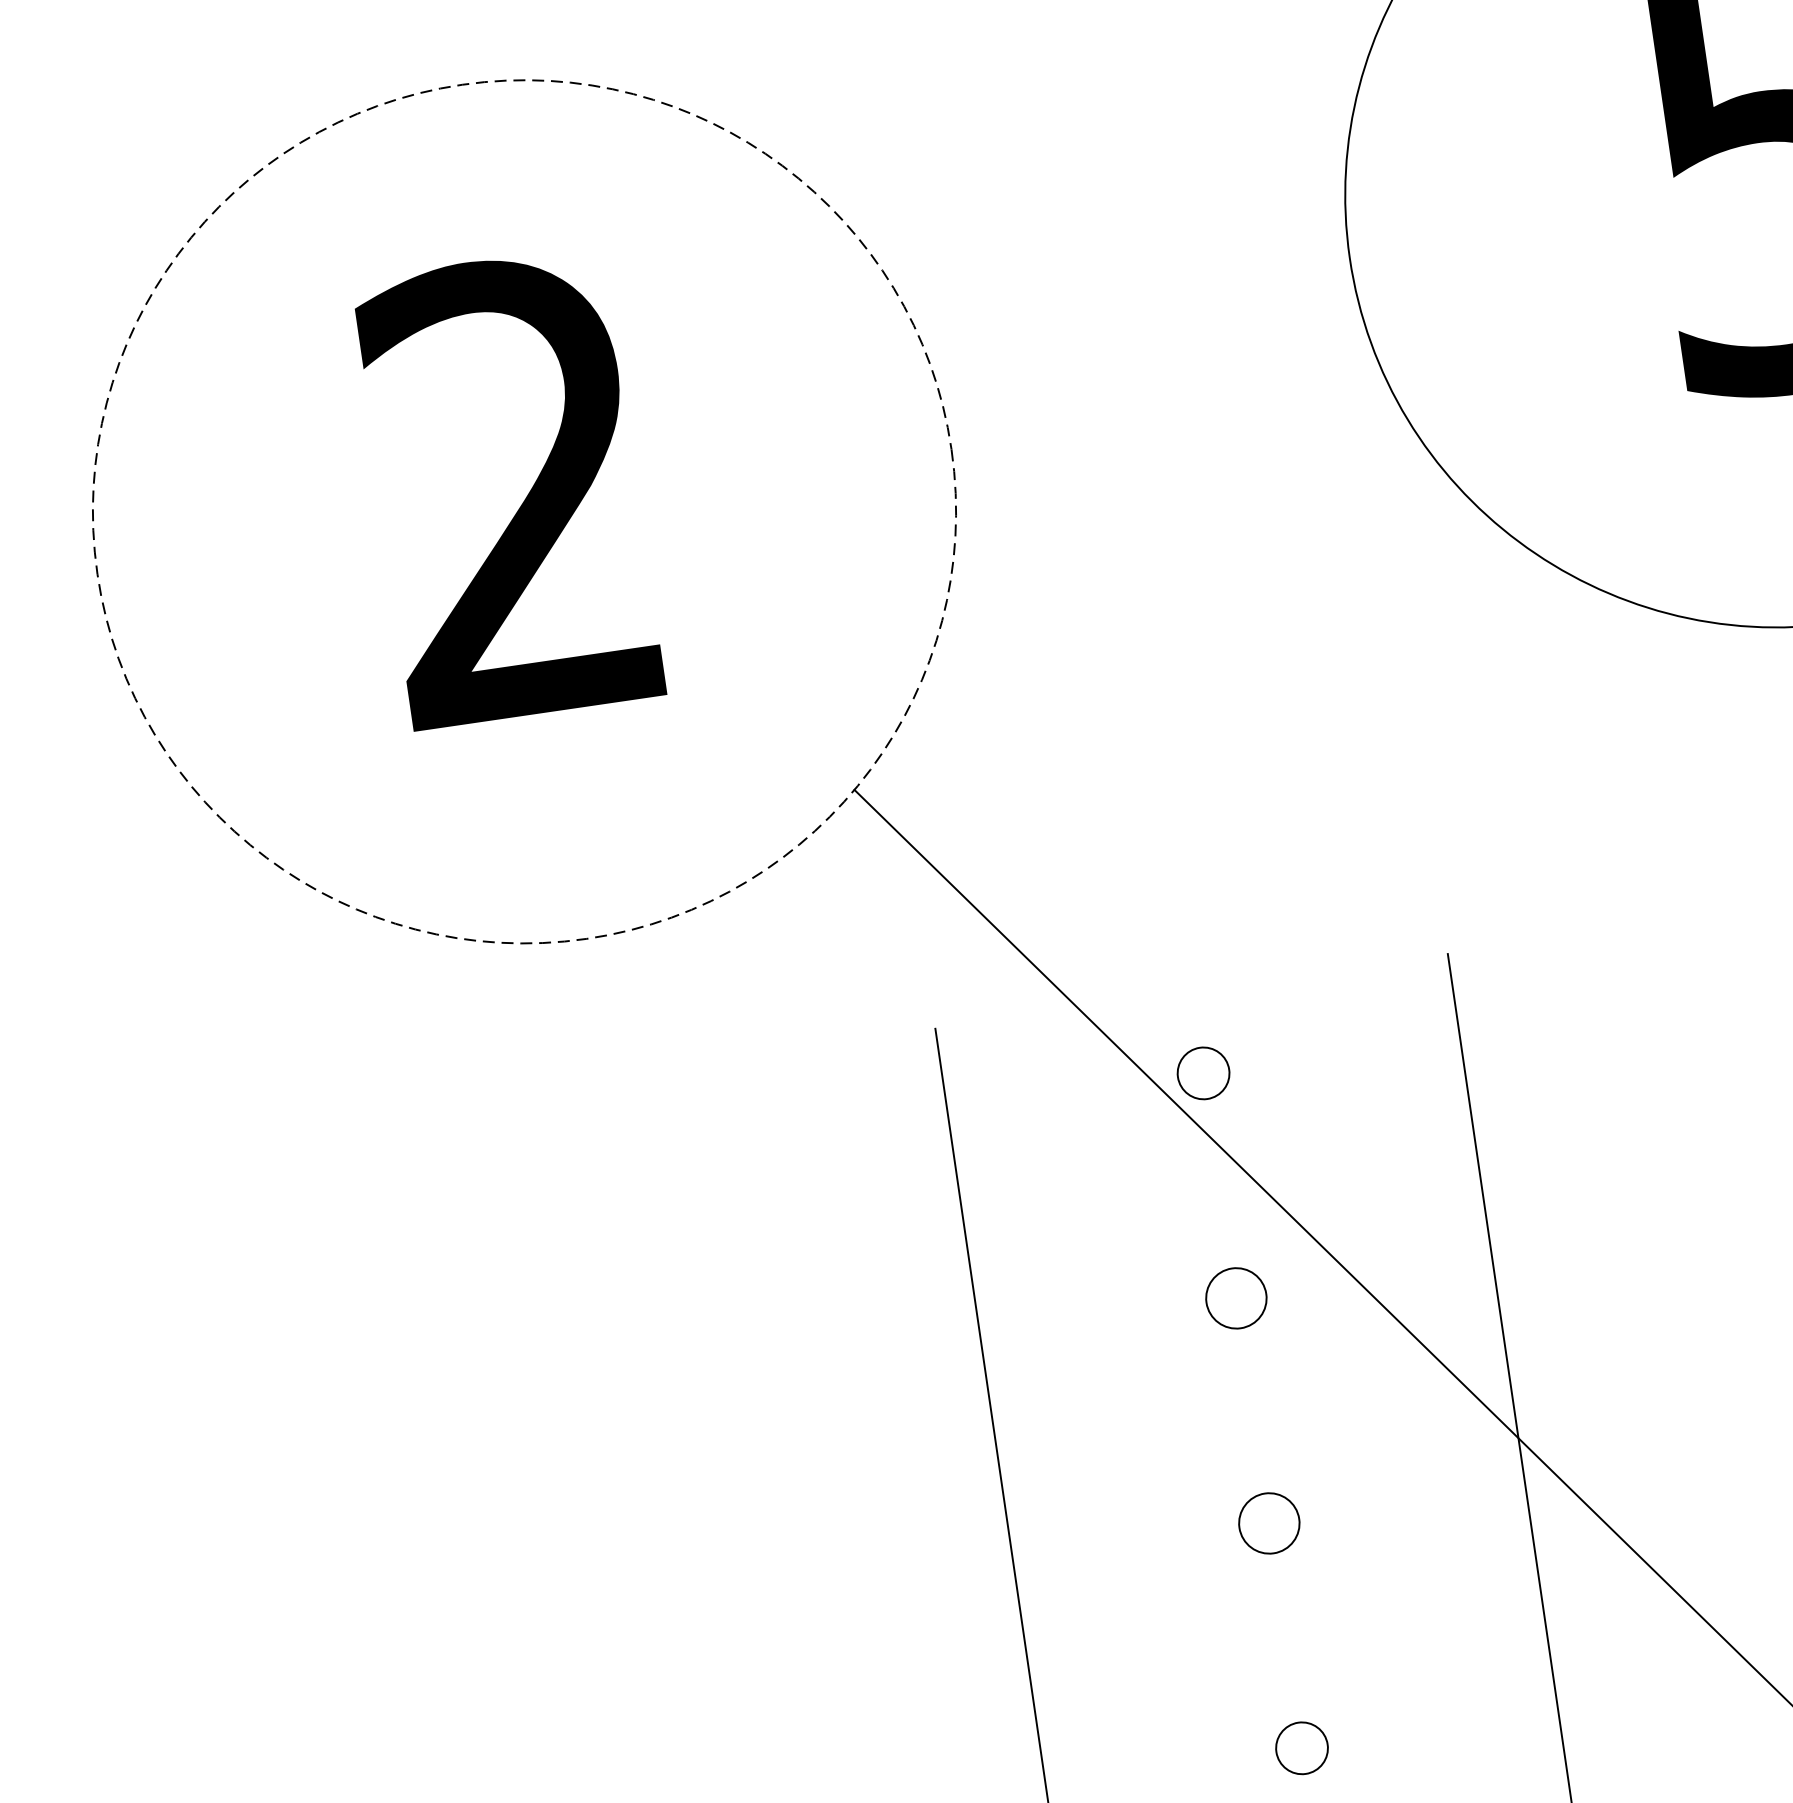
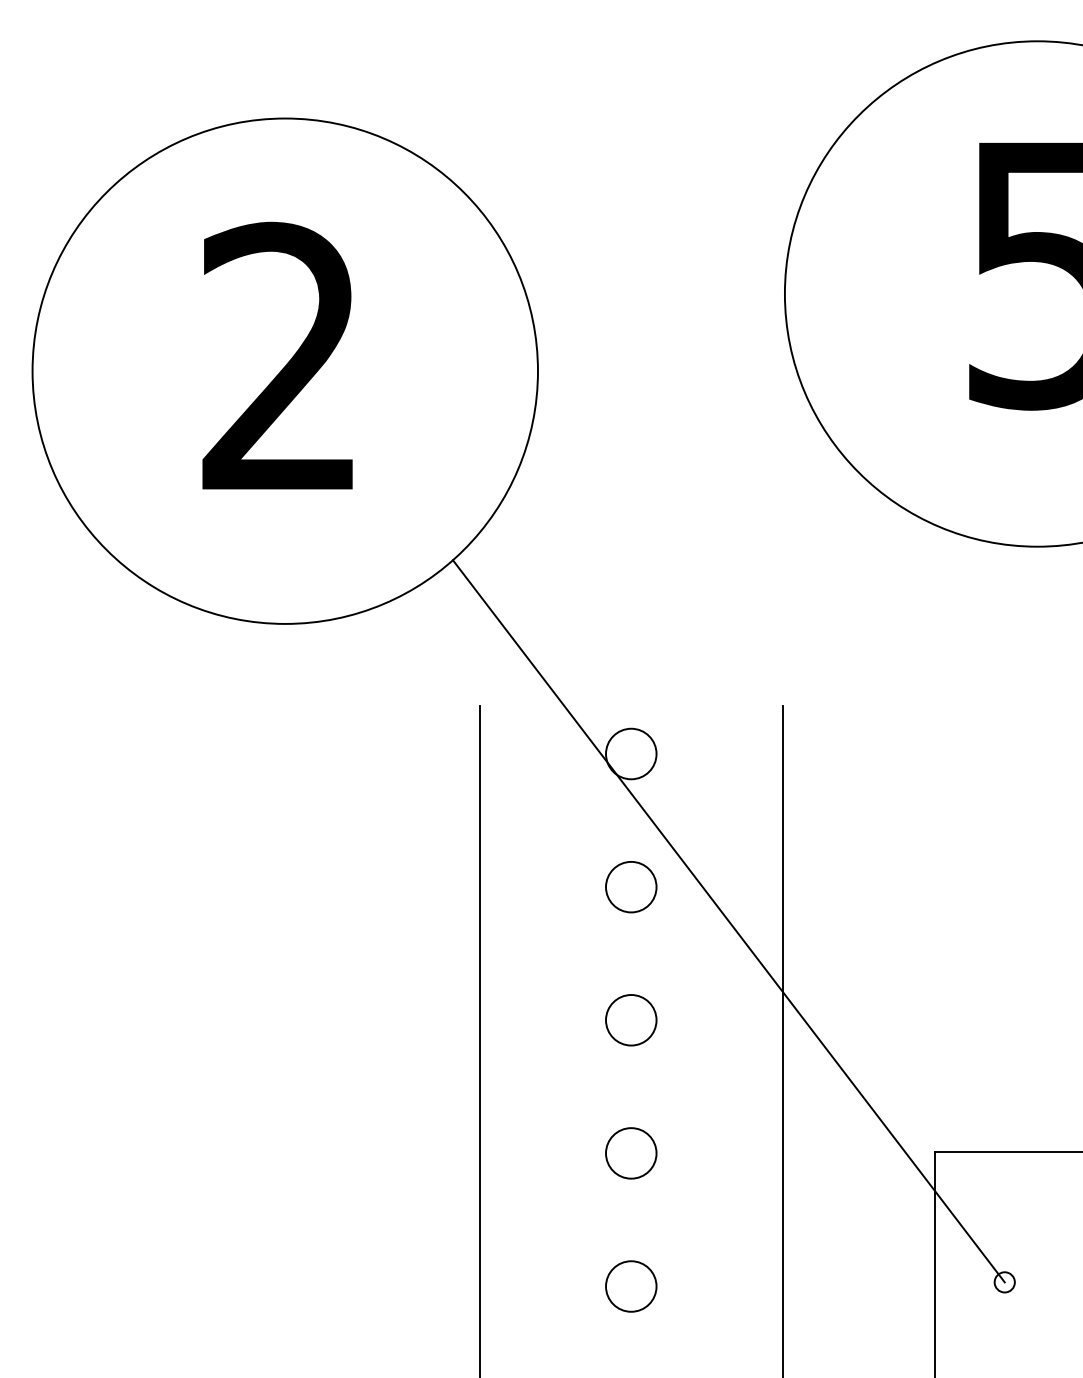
circle: (523, 510) -> (284, 370), dashed -> solid
circle: (1203, 1072) -> (631, 753), size x1.67
circle: (1236, 1297) -> (631, 886), size x1.43
circle: (1269, 1523) -> (631, 1020), size x1.43
circle: (1302, 1748) -> (631, 1153), size x1.67

